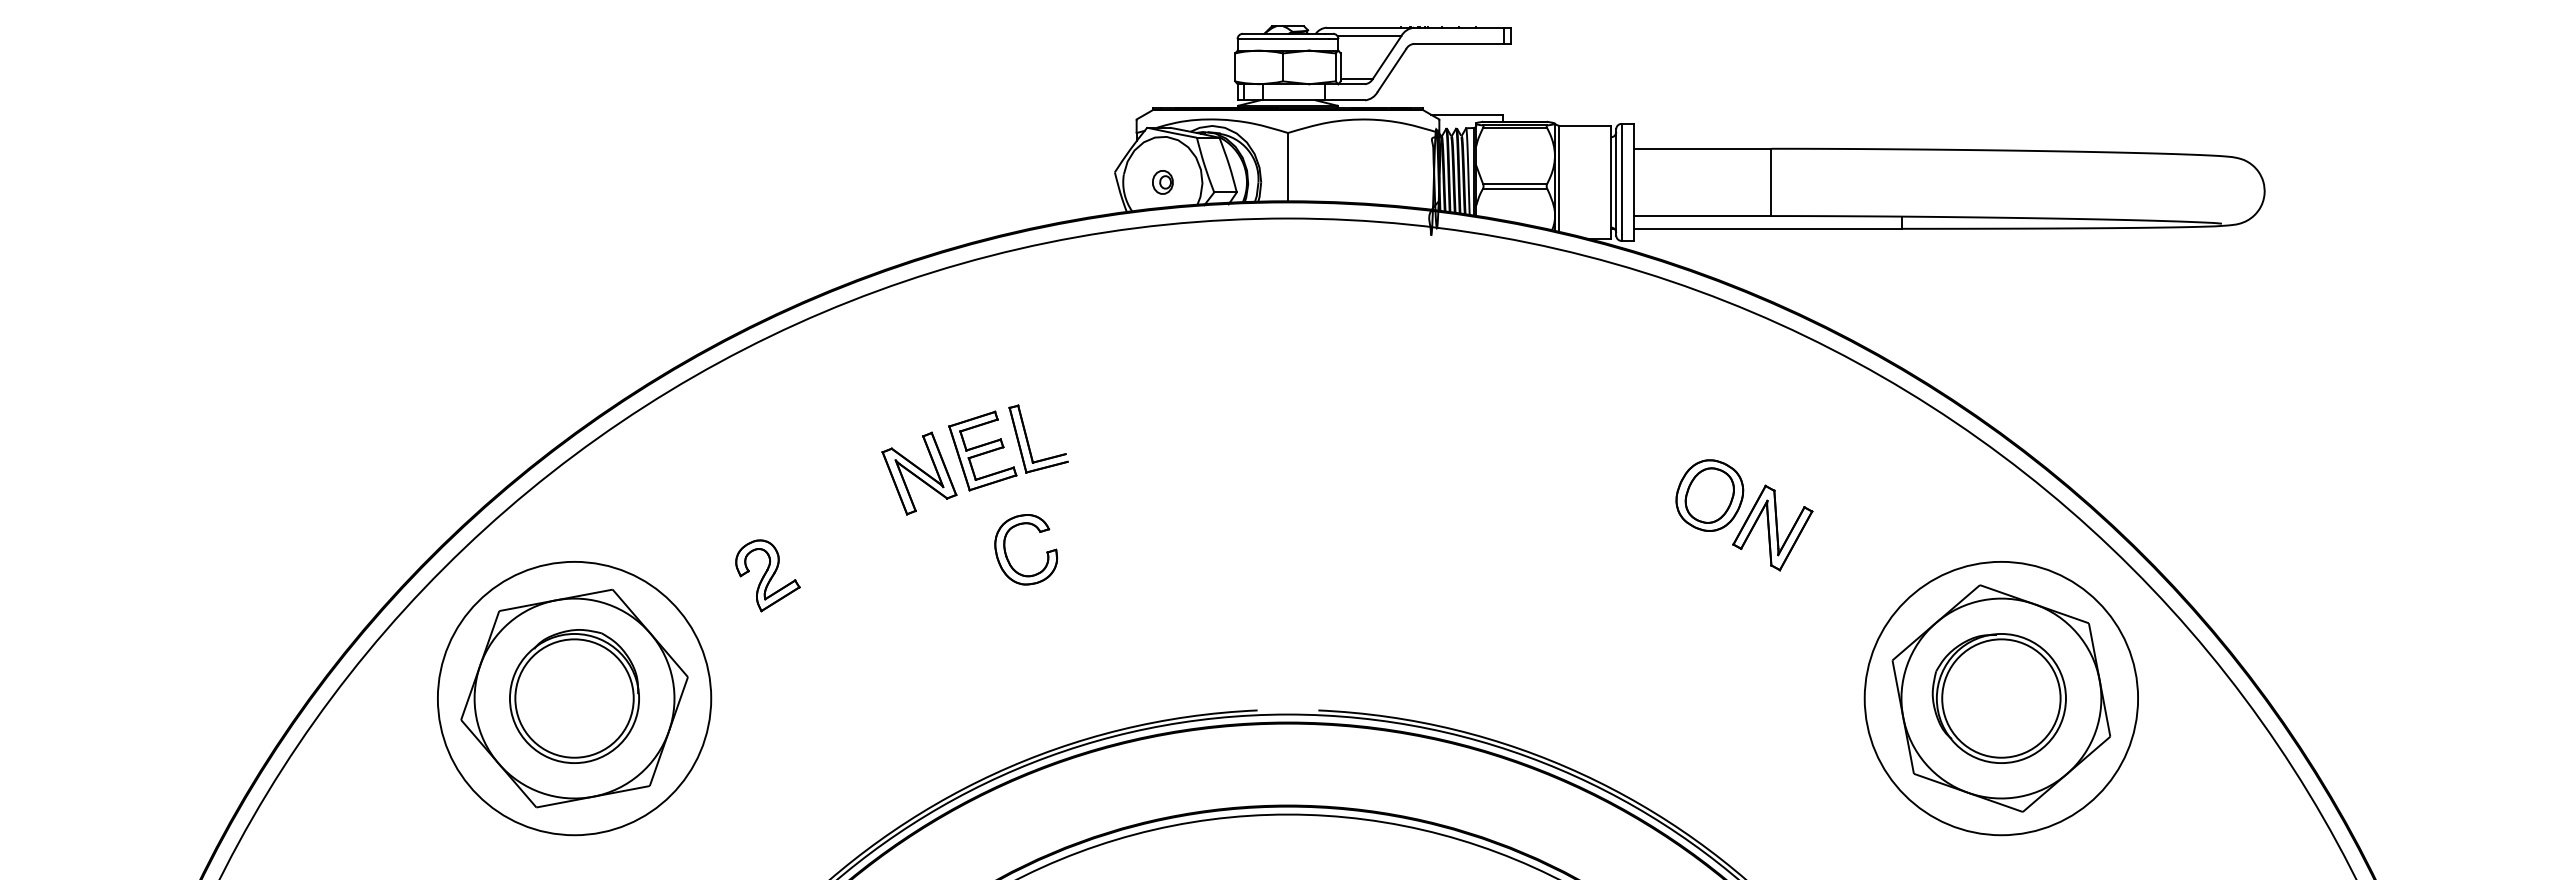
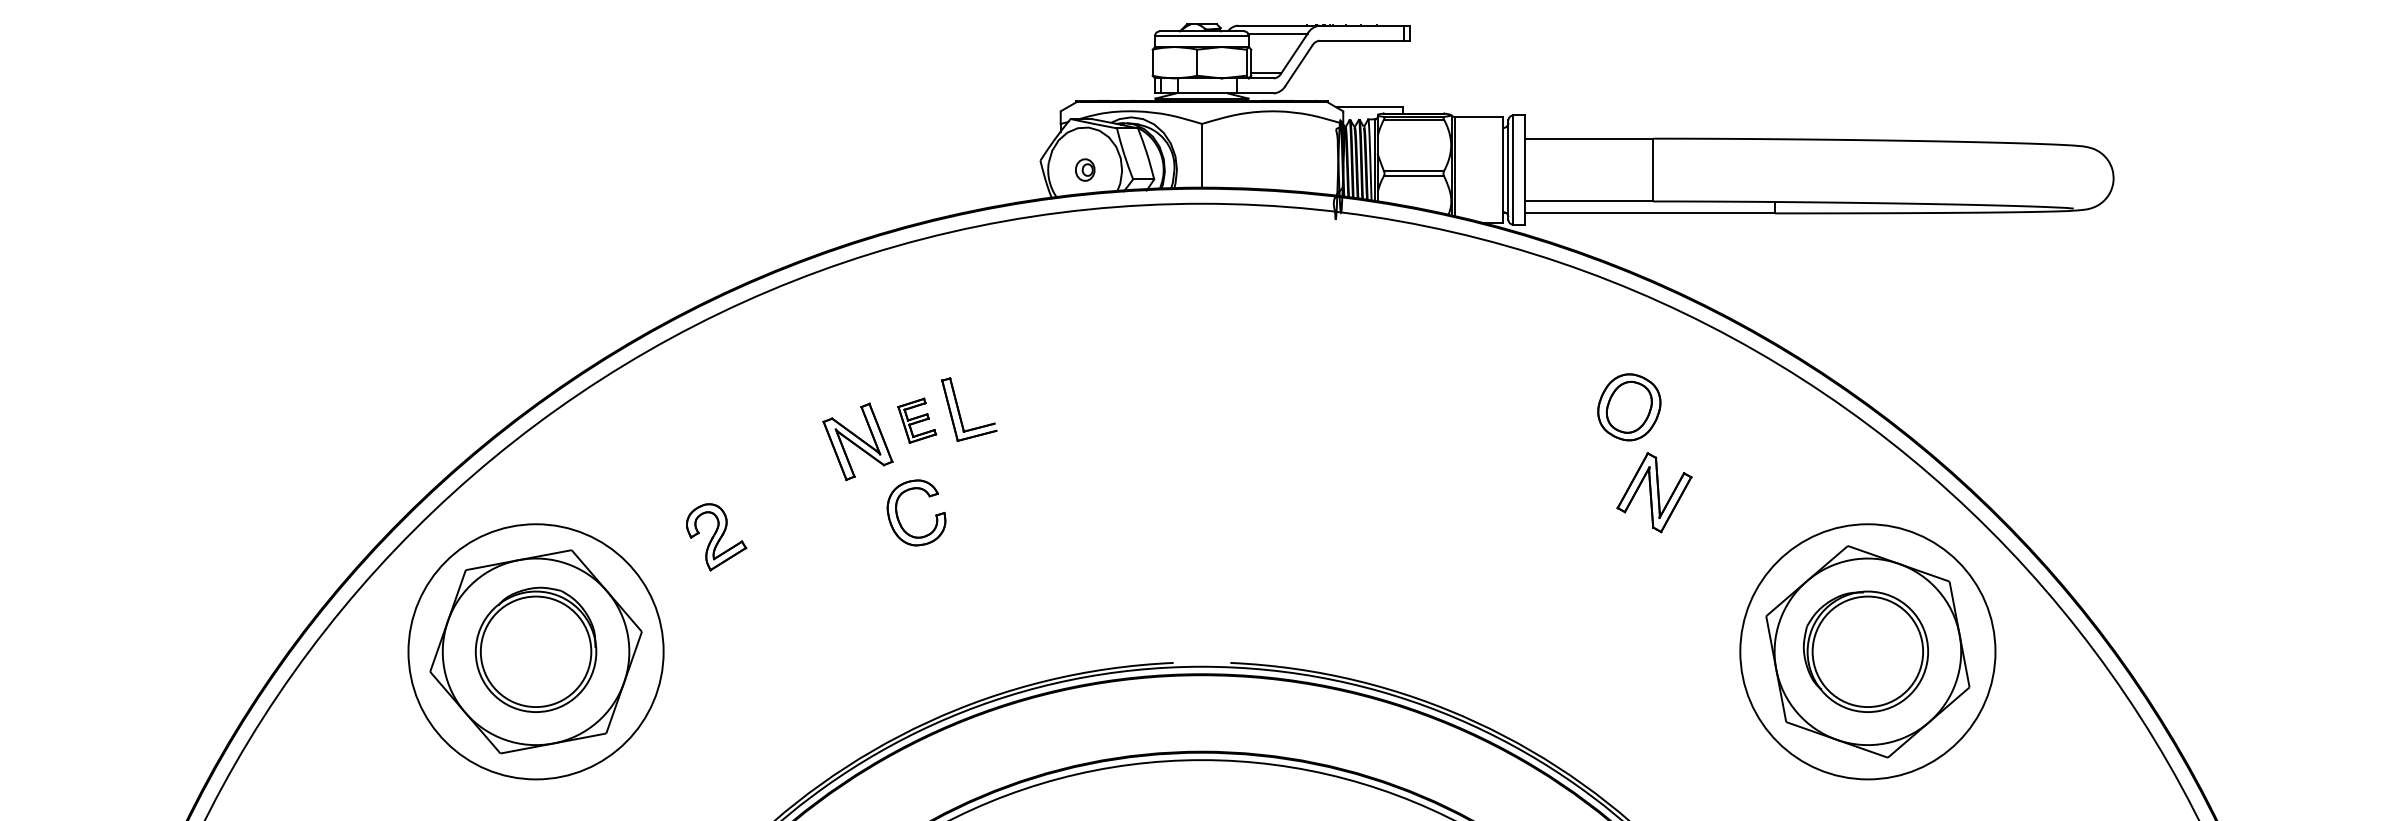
part: (982, 450) -> (916, 420), size x0.6
part: (1709, 495) -> (1629, 407), moved
part: (1007, 555) -> (899, 518), moved

